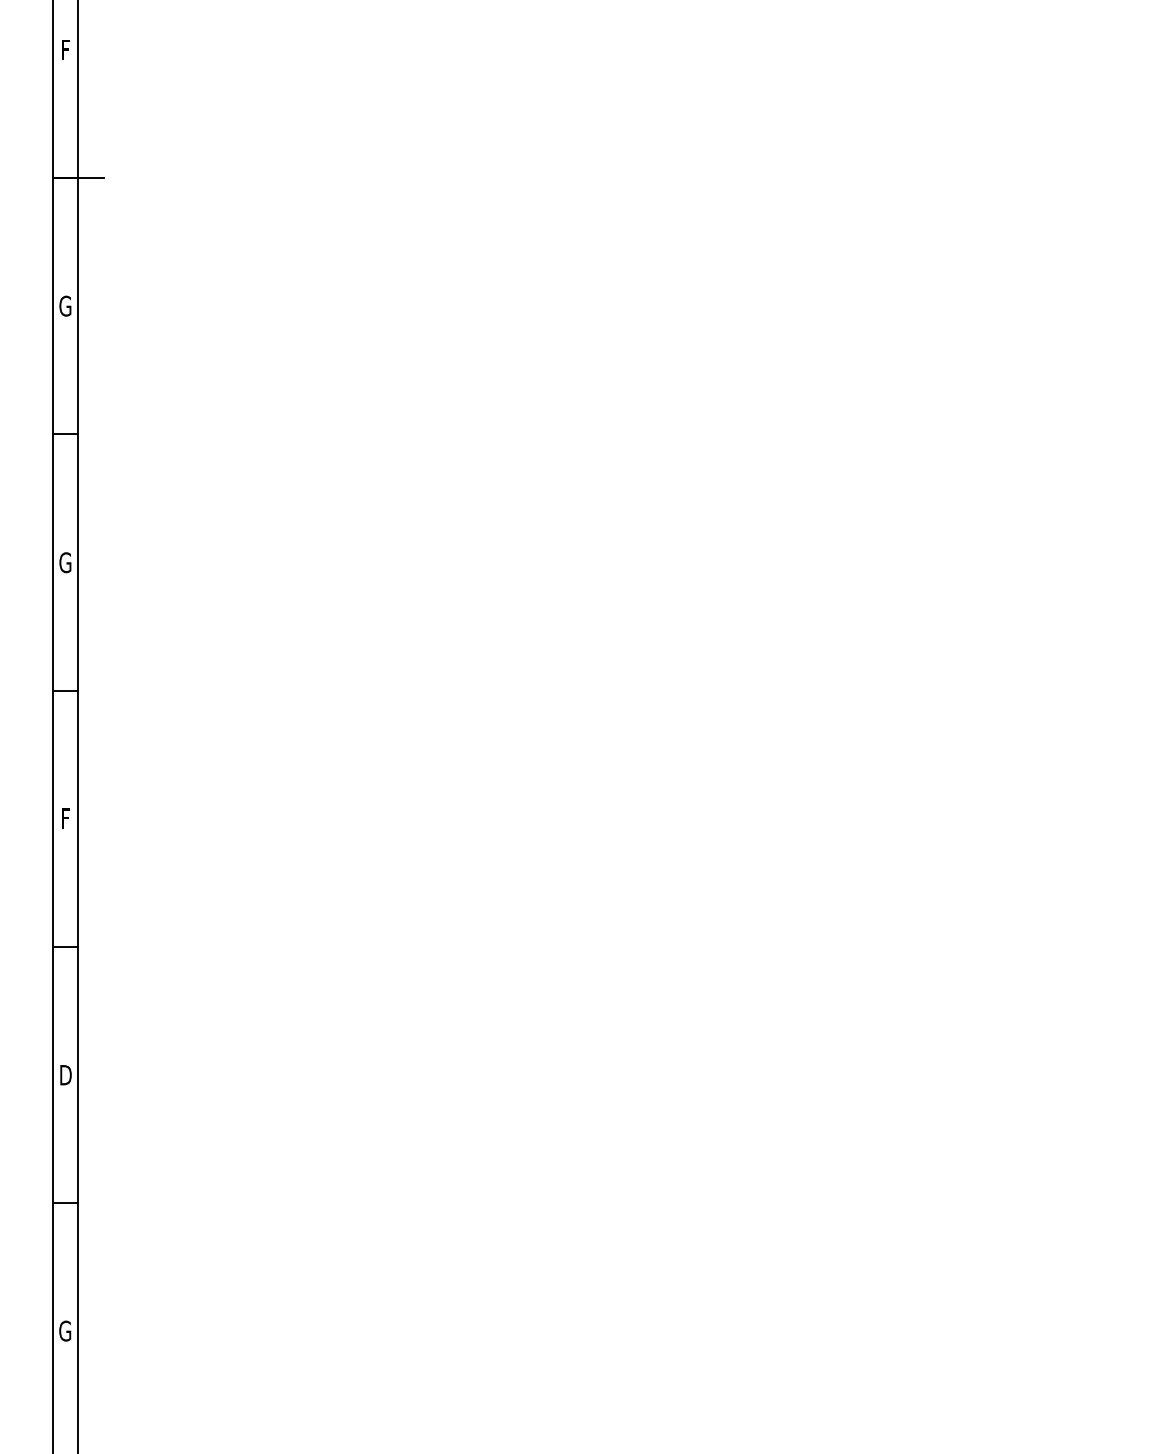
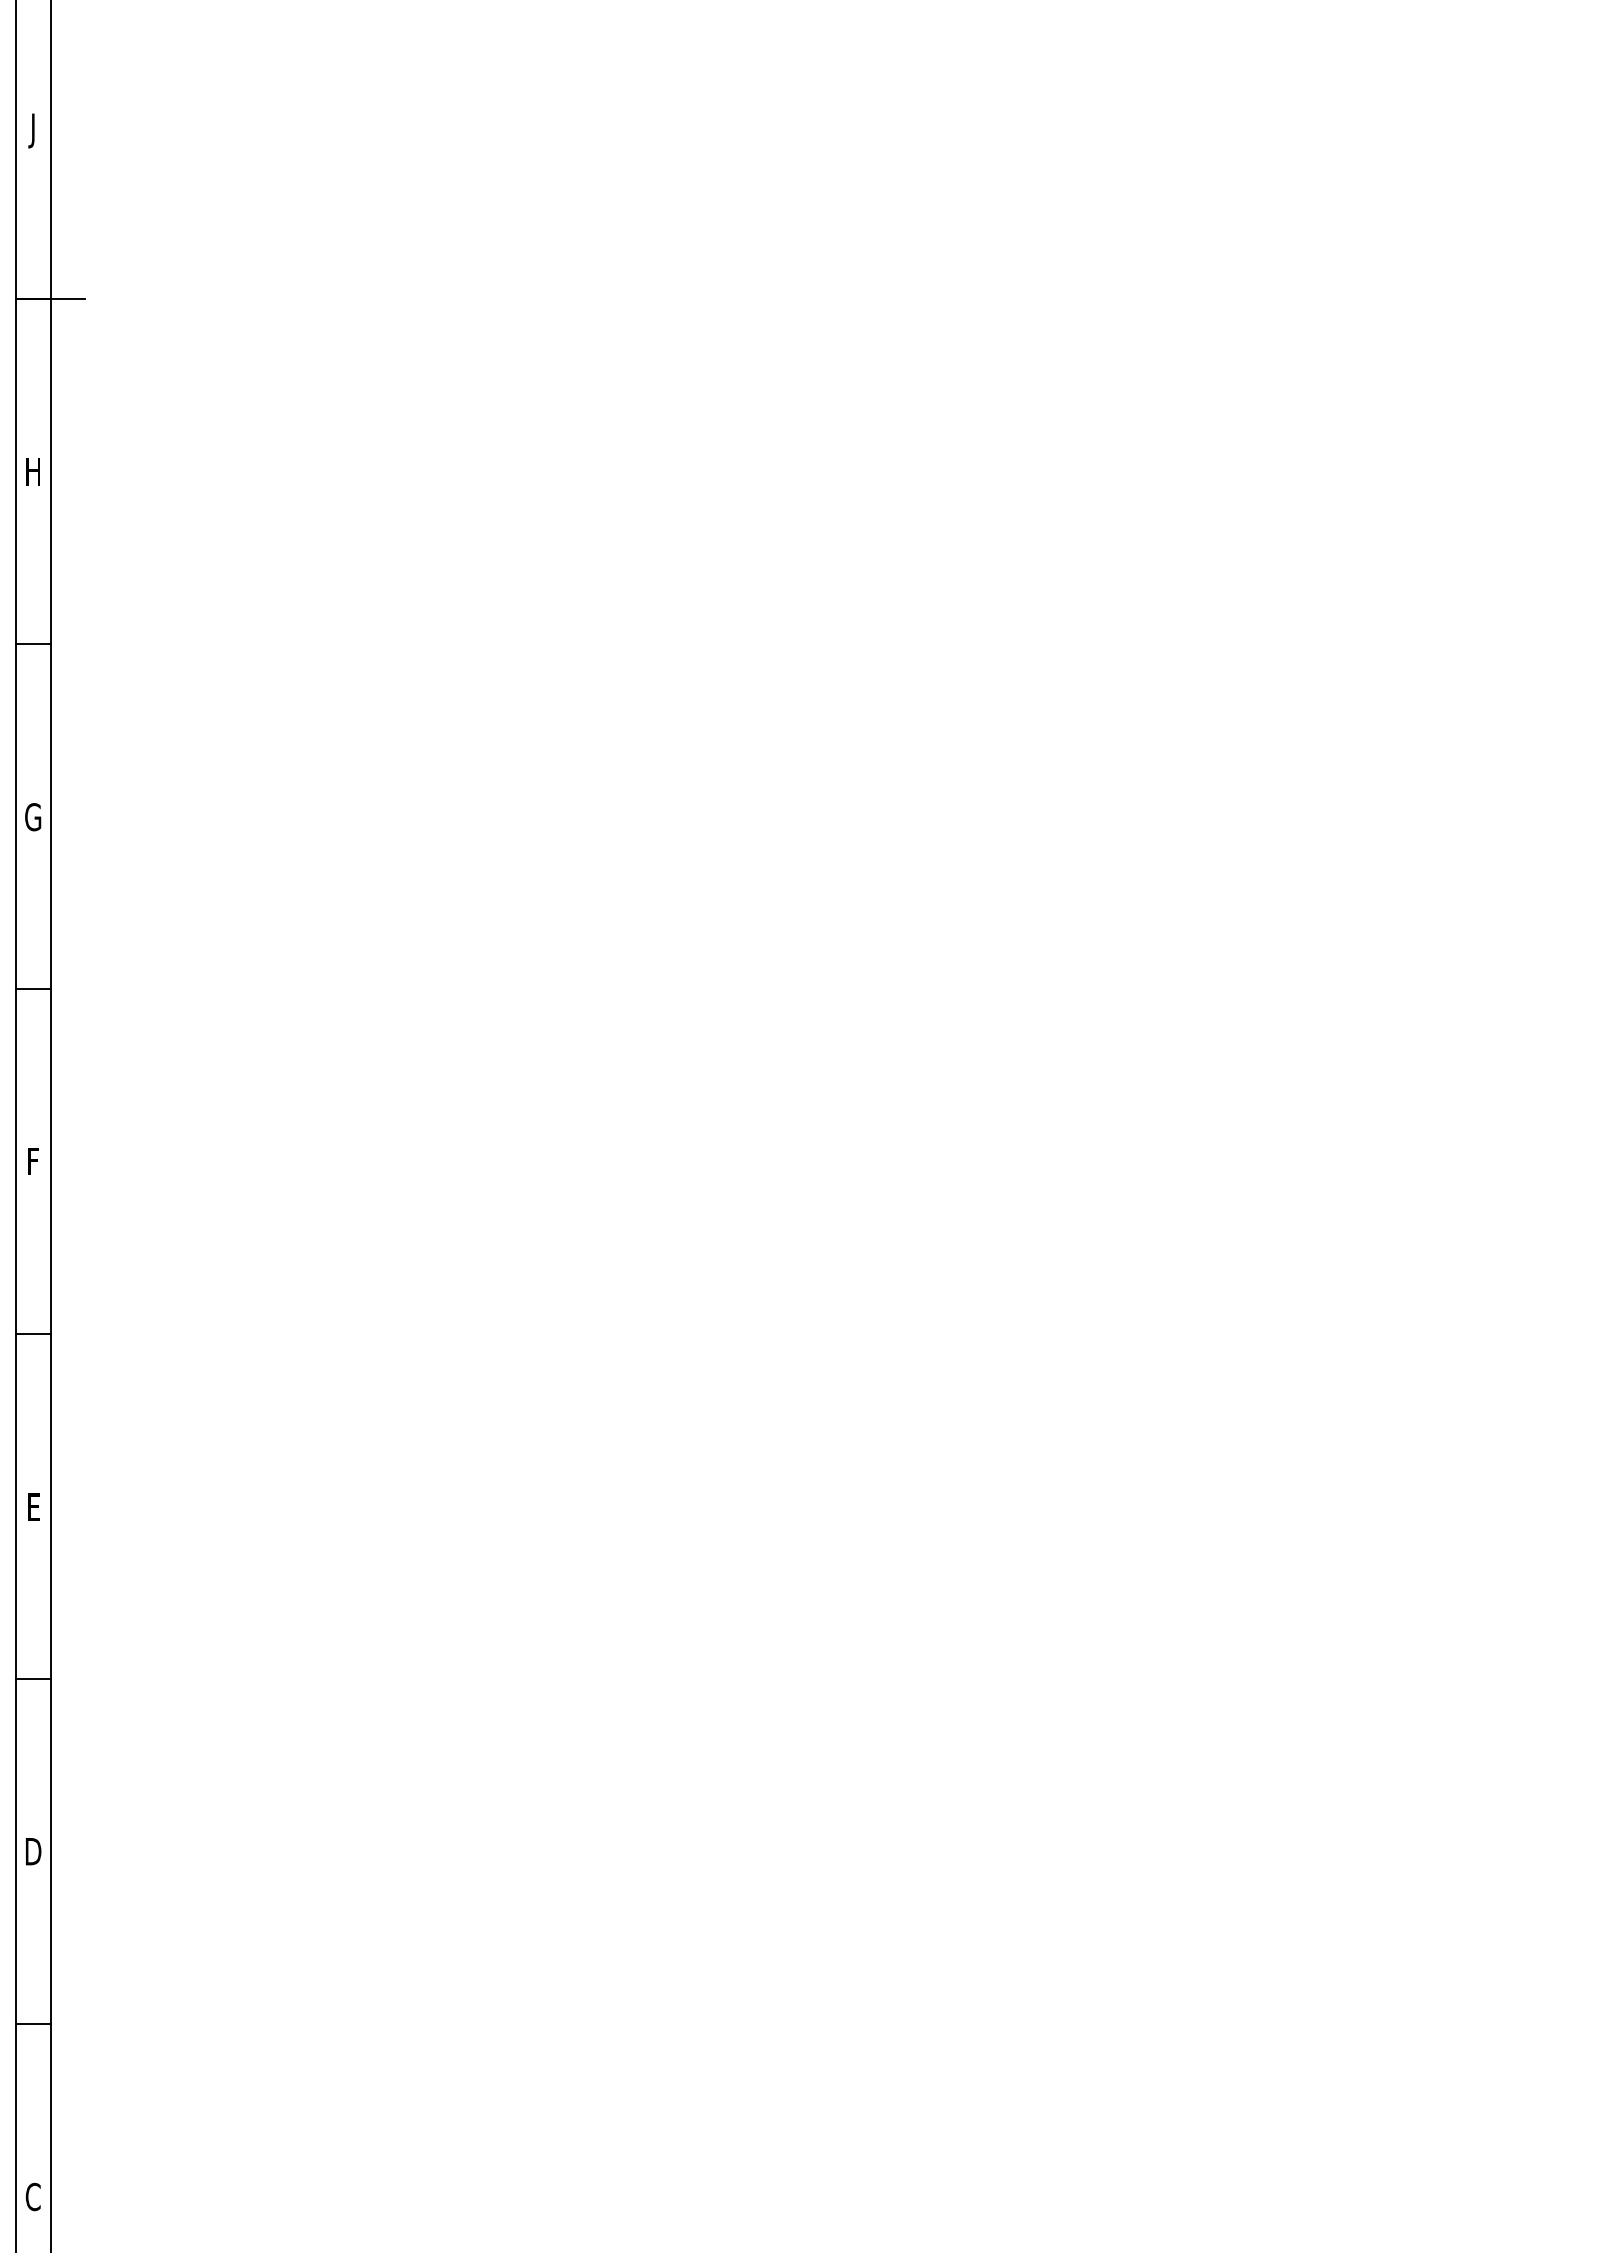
text: (65, 52) -> (33, 130), F -> J
text: (65, 305) -> (33, 471), G -> H
text: (65, 1074) -> (33, 1506), D -> E
text: (64, 1331) -> (32, 1851), G -> D

